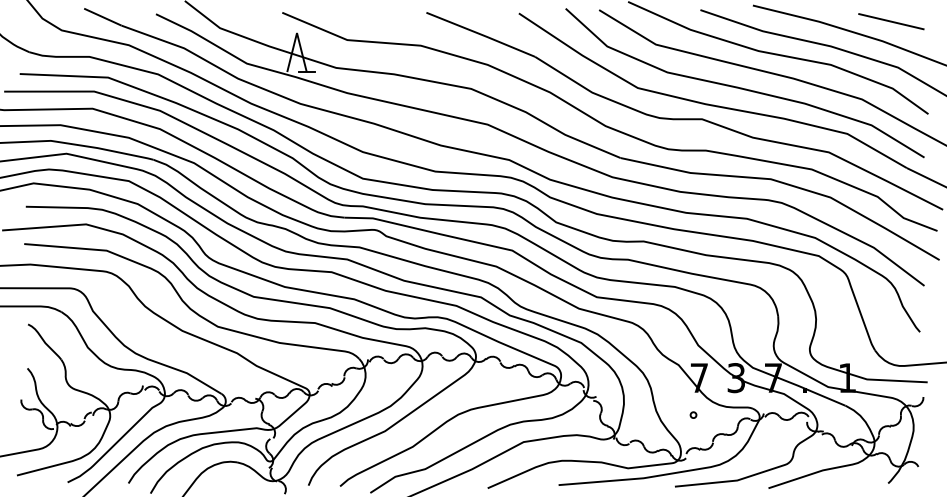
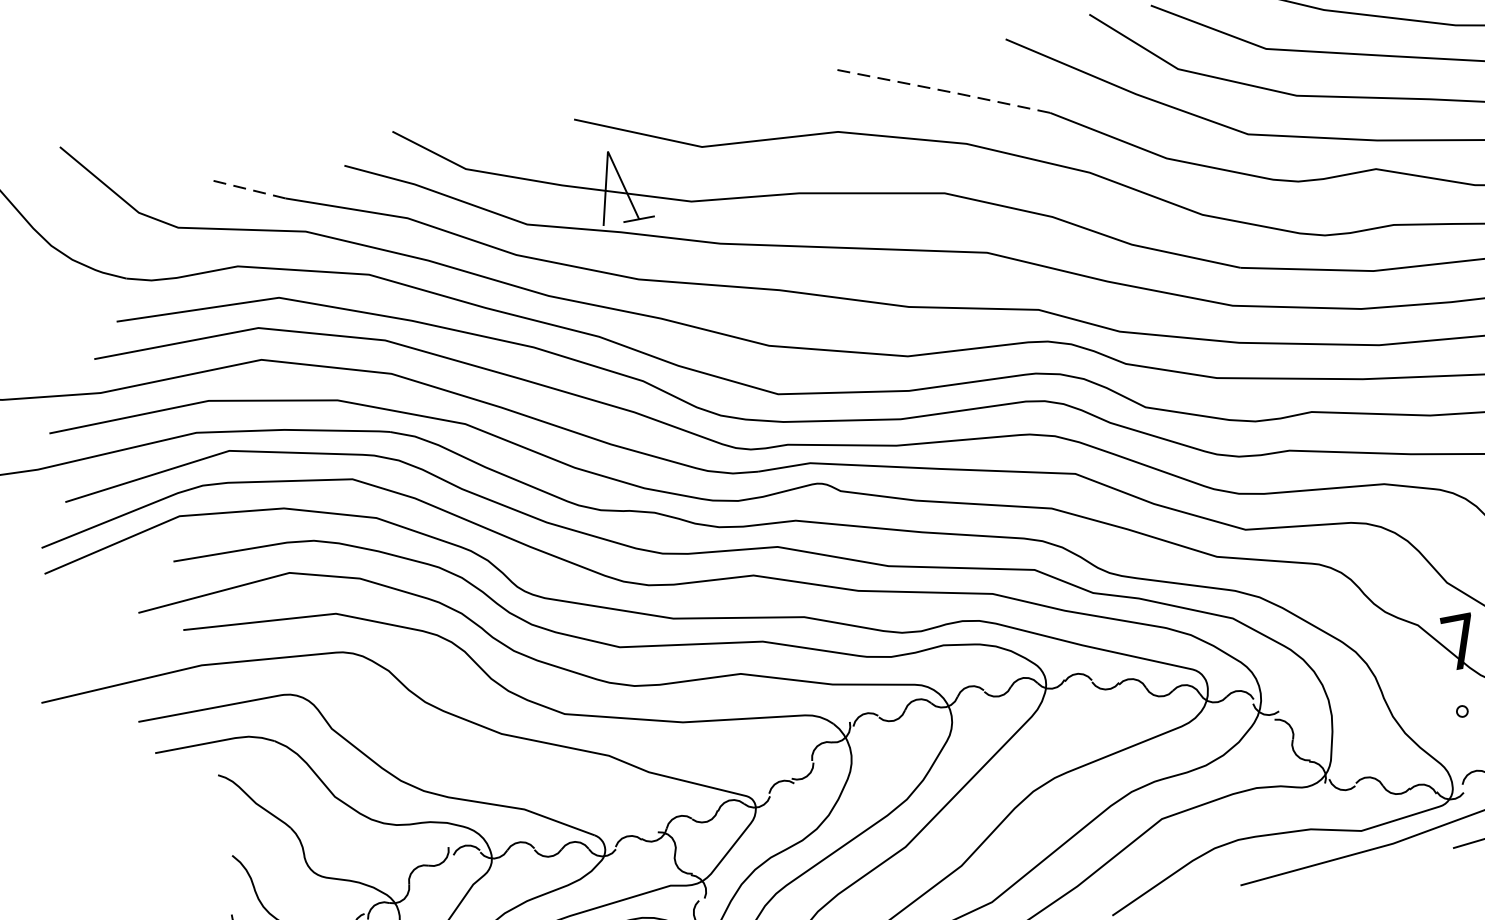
line: (102, 17) -> (248, 190), solid -> dashed
line: (481, 34) -> (944, 90), solid -> dashed

